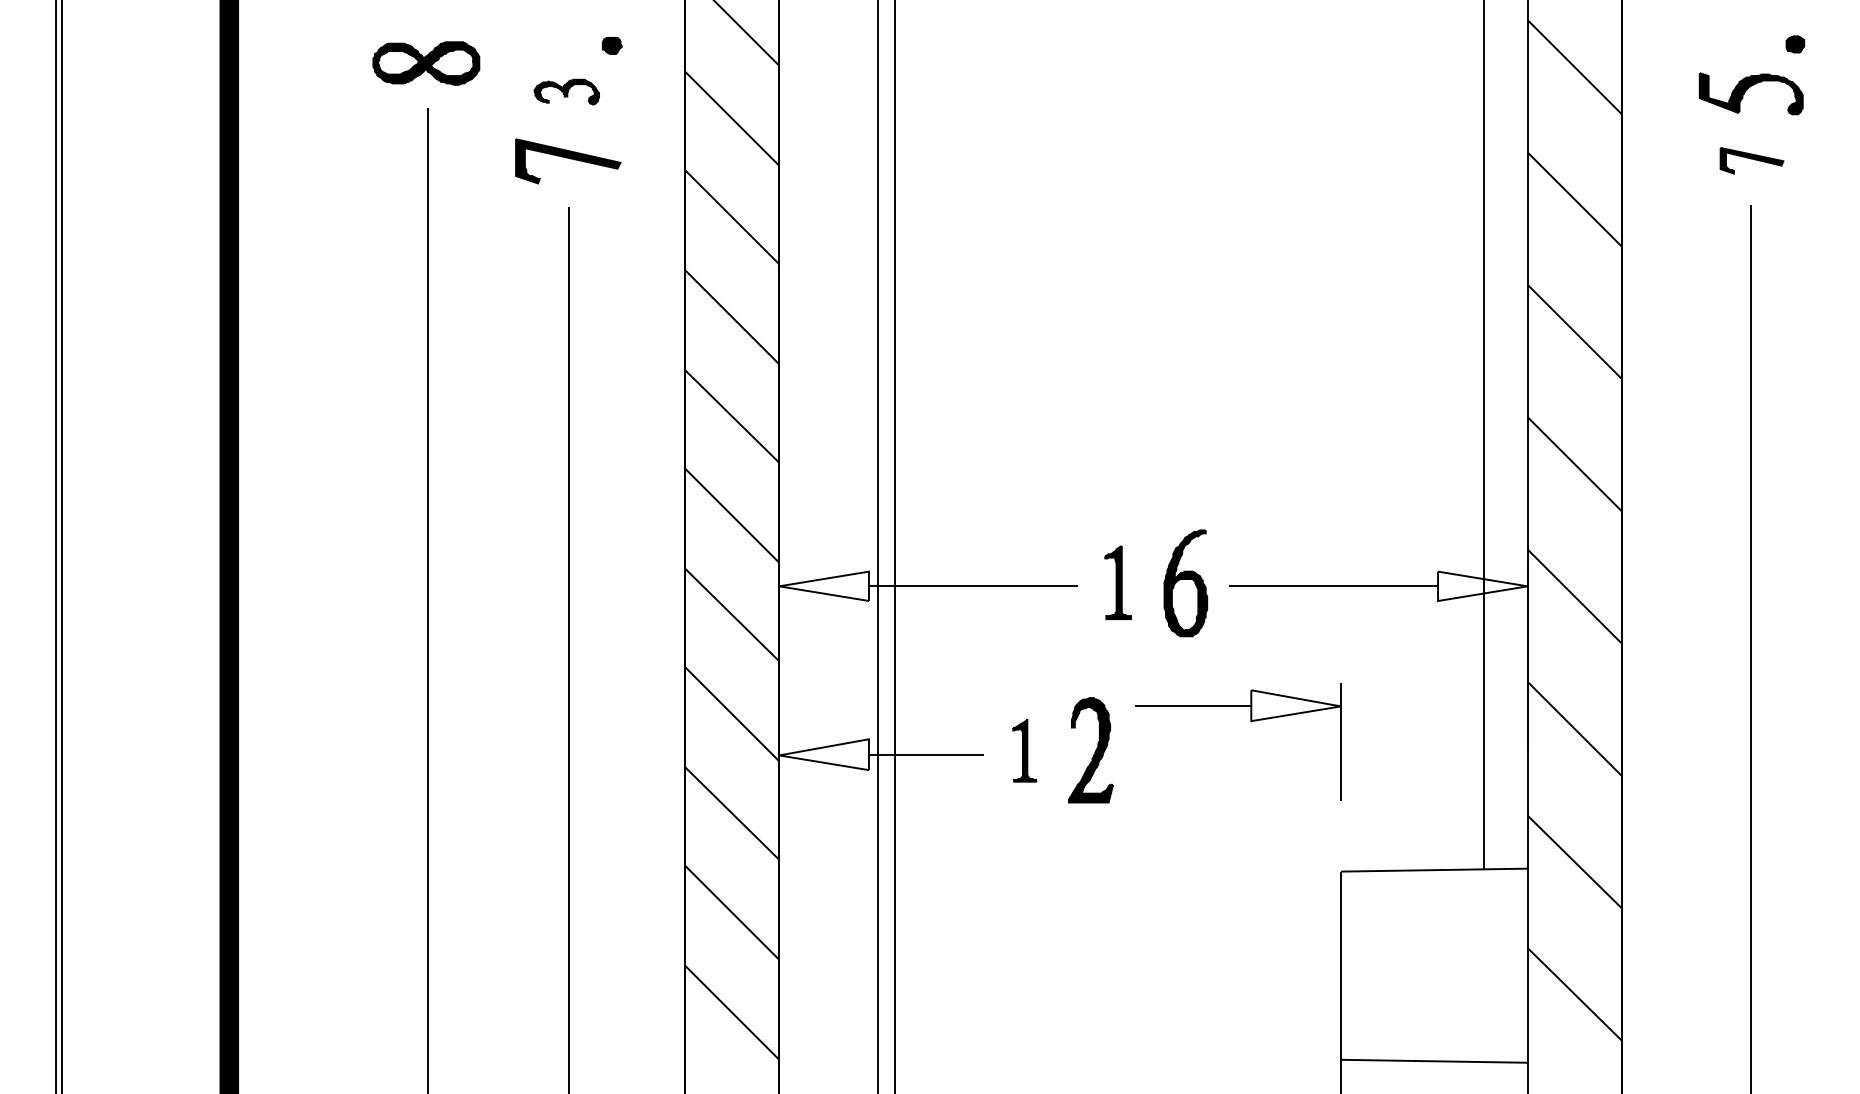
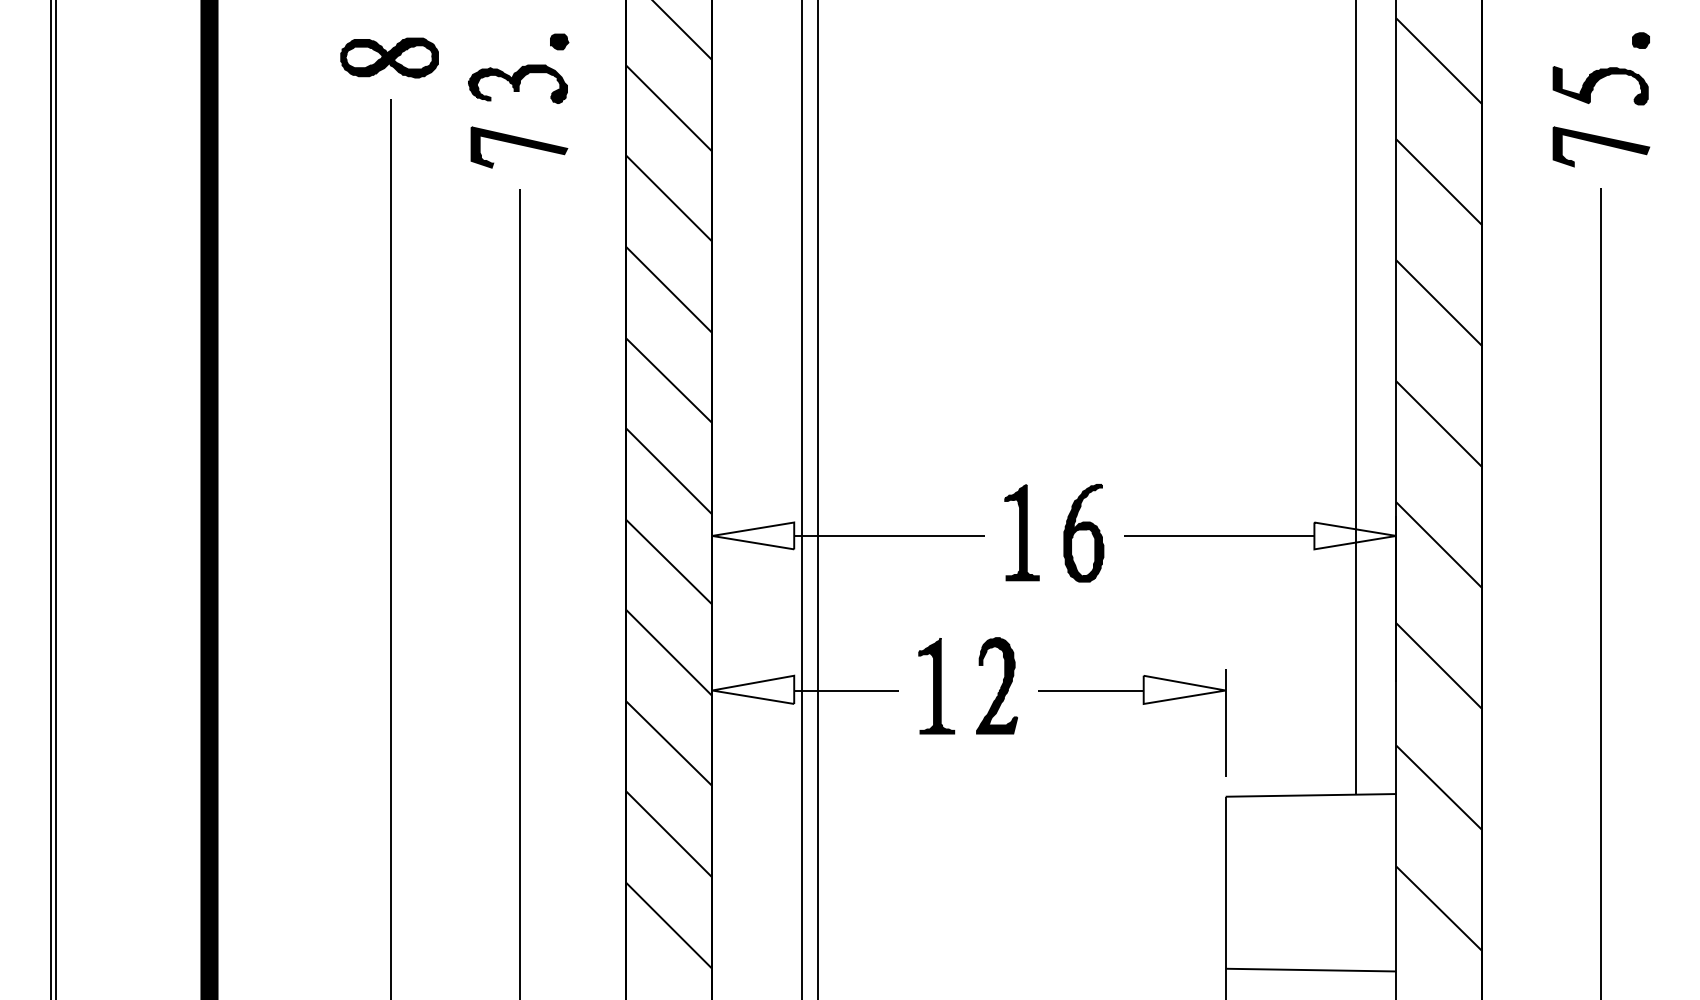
part: (566, 91) -> (517, 83), size x1.67
part: (1751, 160) -> (1600, 146), size x1.67
part: (1117, 582) -> (1021, 532), size x1.43
part: (1250, 722) -> (1142, 705), moved
part: (1024, 750) -> (936, 686), size x1.67

